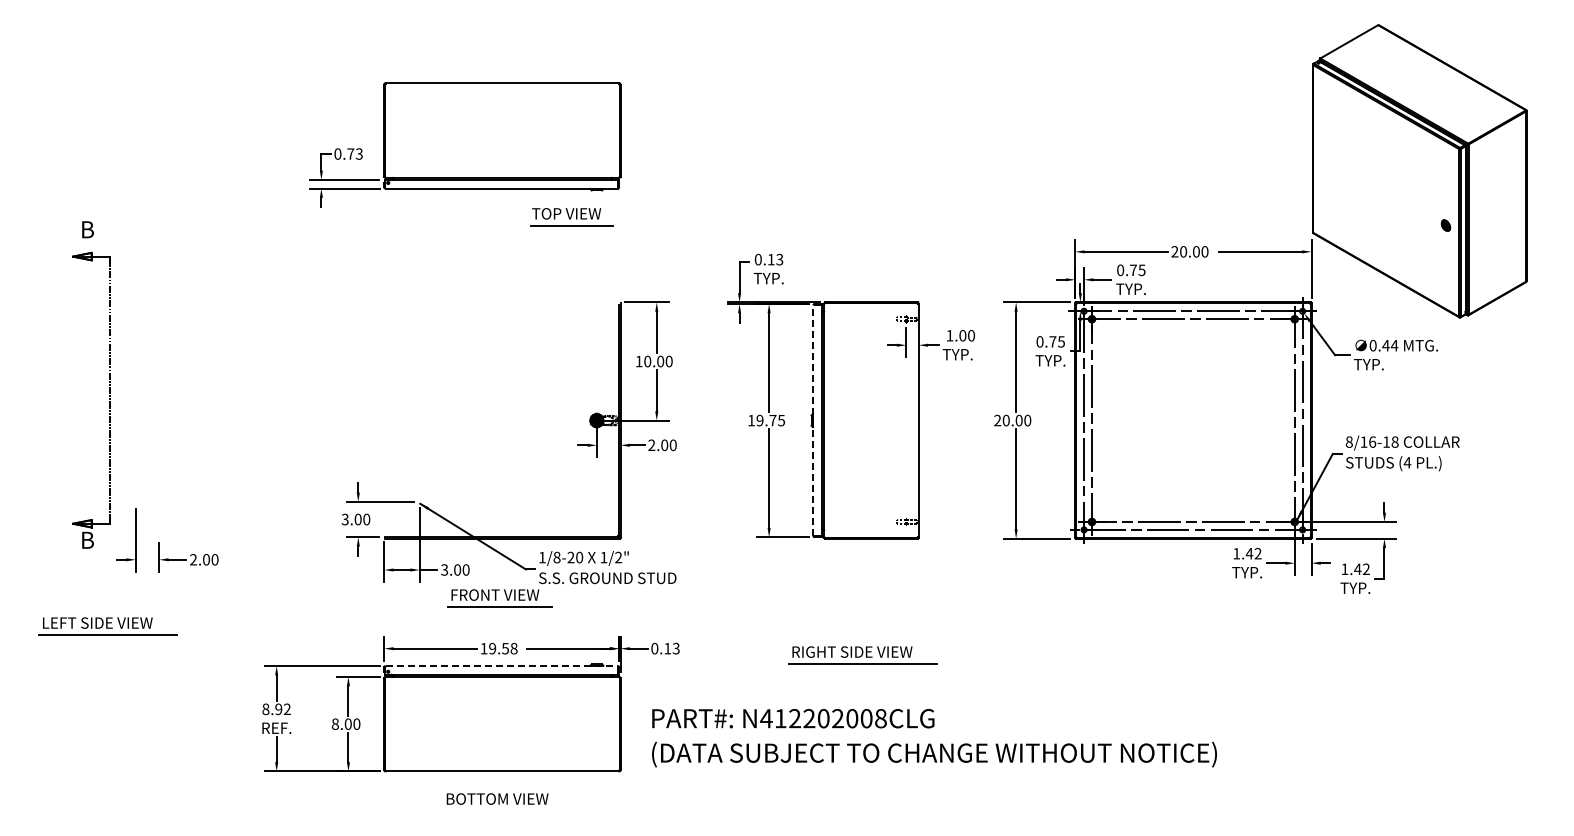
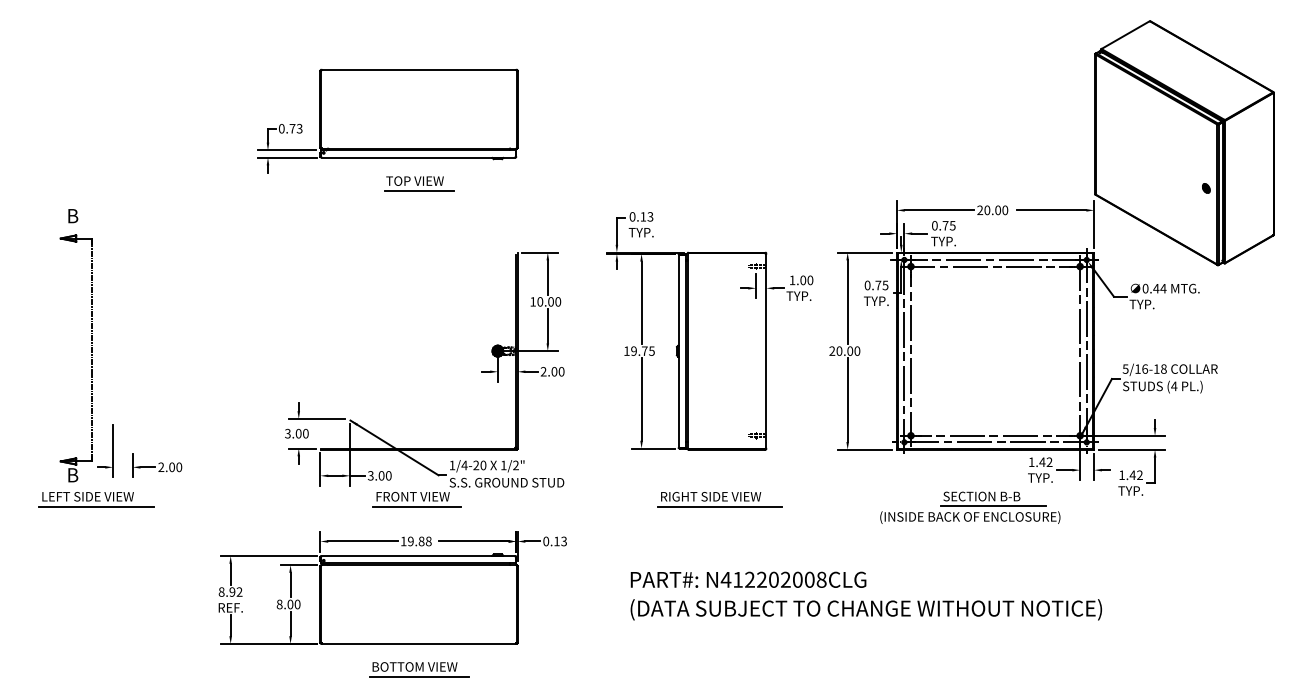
part: (571, 217) -> (419, 184), moved
part: (109, 384) -> (91, 345), moved
line: (813, 420) -> (678, 351), dashed -> solid
text: (1348, 441) -> (1125, 368), 8/16-18 -> 5/16-18
text: (556, 557) -> (464, 465), 1/8-20 -> 1/4-20
part: (1163, 608) -> (970, 507), added
part: (107, 626) -> (96, 499), moved
text: (505, 648) -> (421, 541), 19.58 -> 19.88
part: (862, 655) -> (719, 499), moved
line: (502, 666) -> (419, 556), dashed -> solid
text: (934, 738) -> (866, 596), moved
line: (502, 810) -> (419, 676), added

